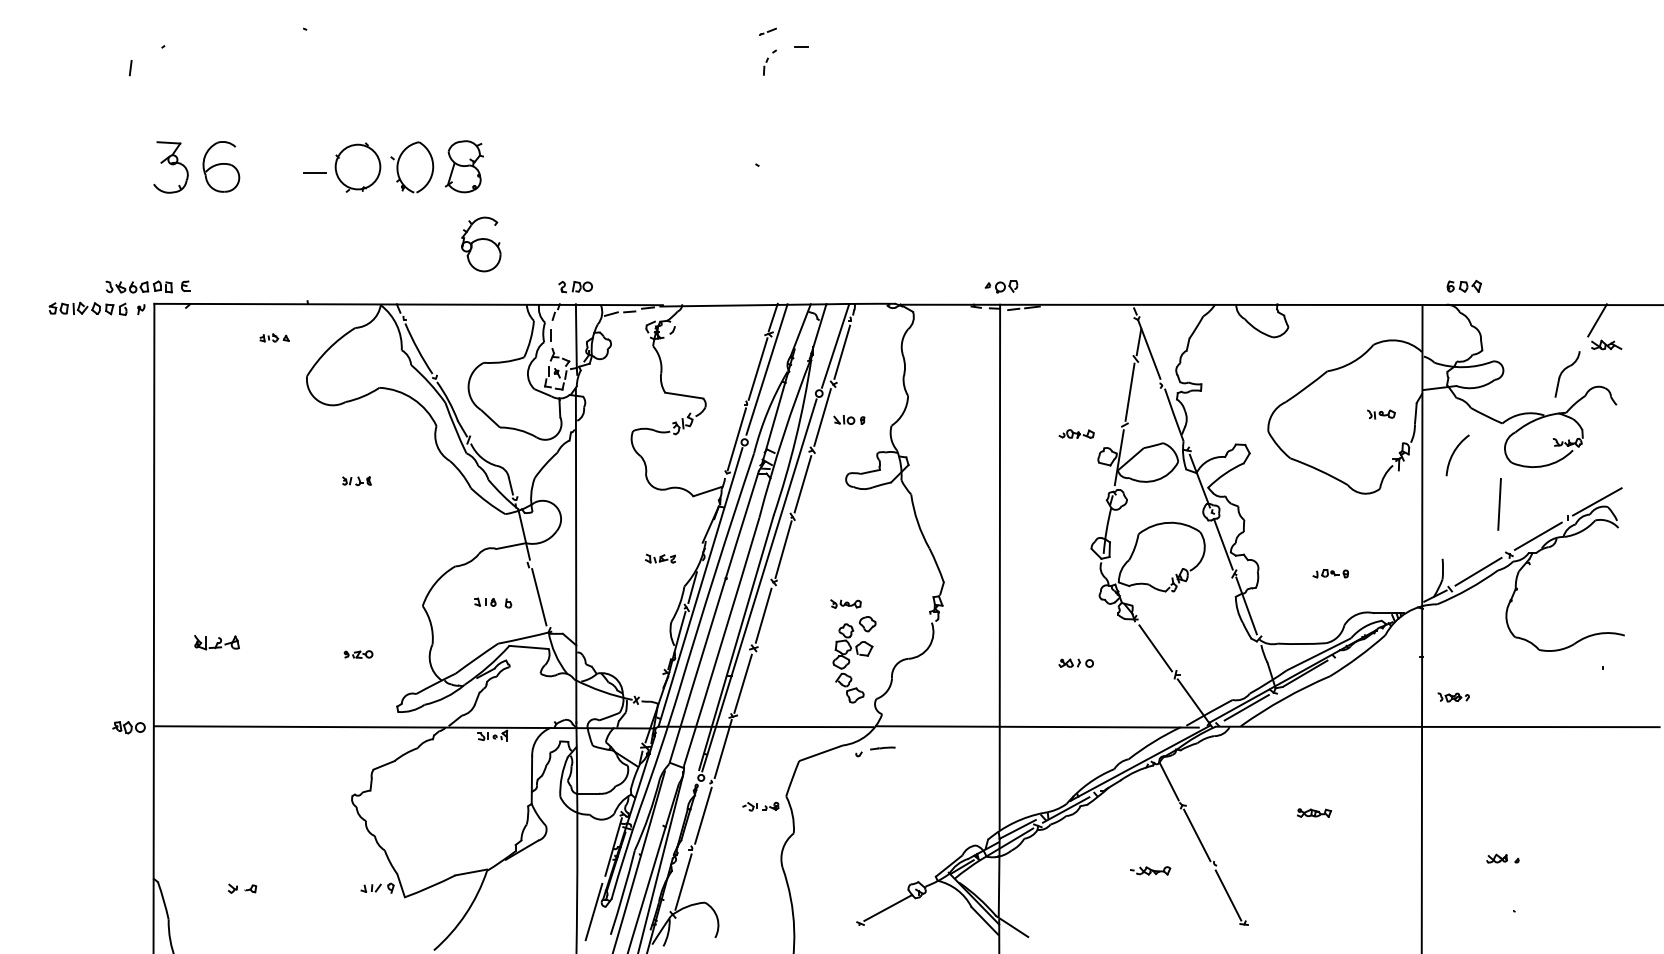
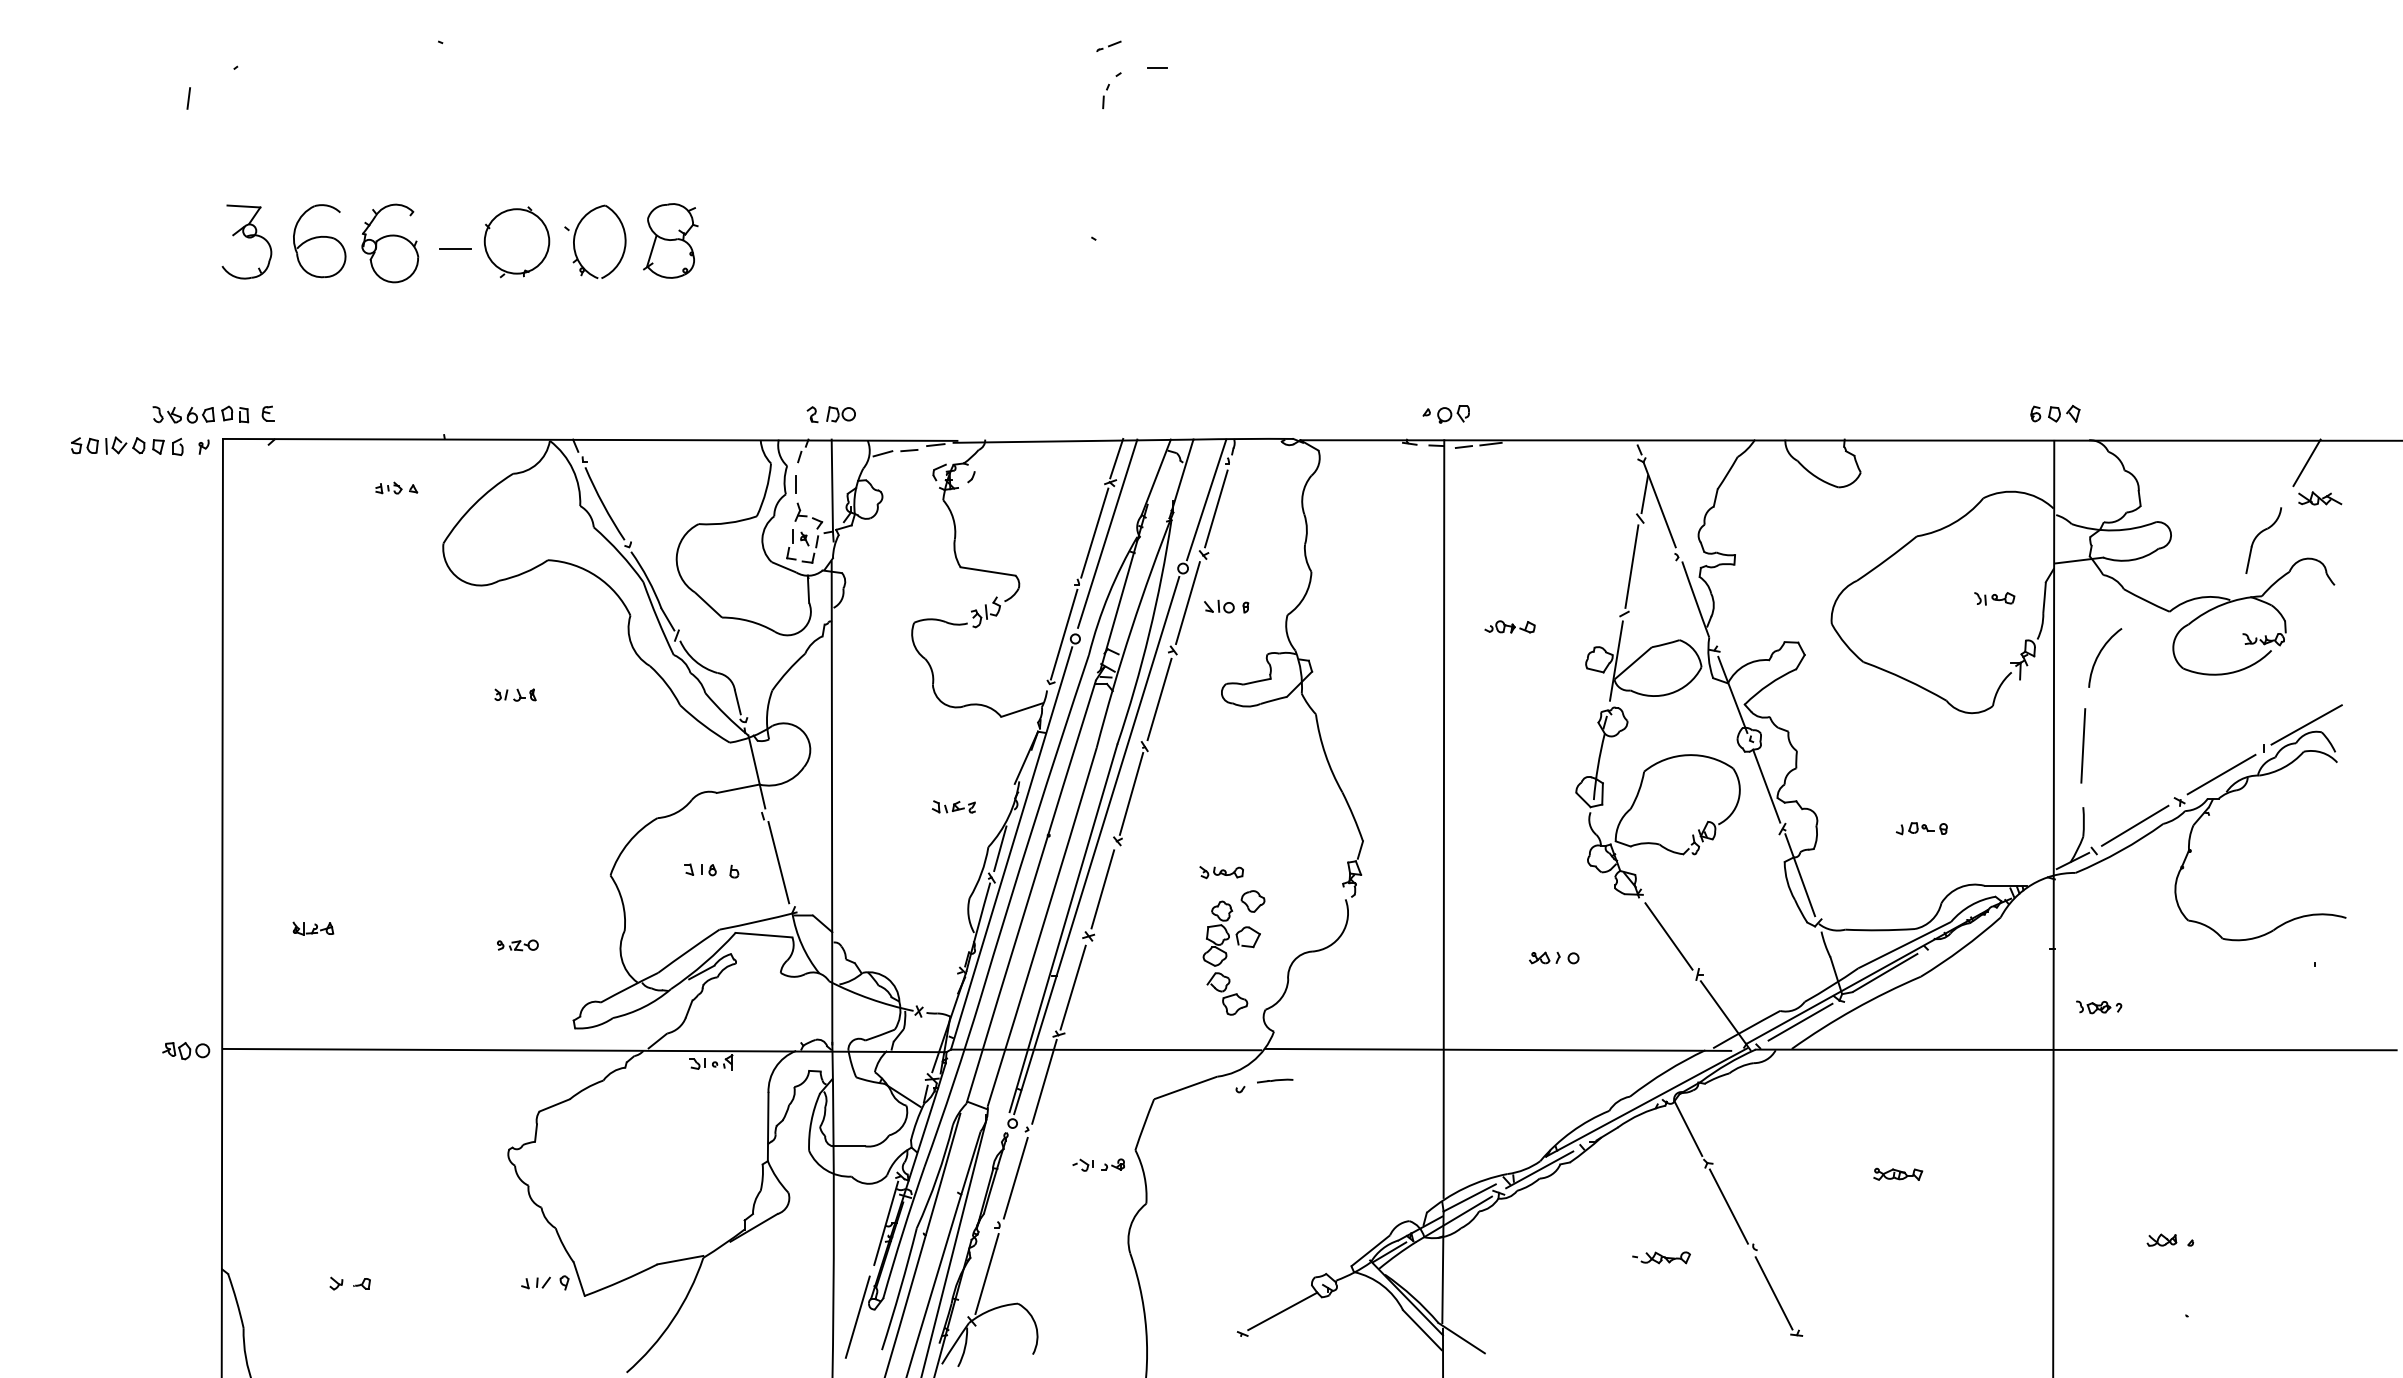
part: (481, 244) -> (390, 243), moved
part: (1463, 285) -> (2054, 412), moved
part: (1076, 433) -> (1509, 626), moved
line: (1499, 504) -> (2083, 746), moved
part: (216, 643) -> (312, 929), size x0.62

